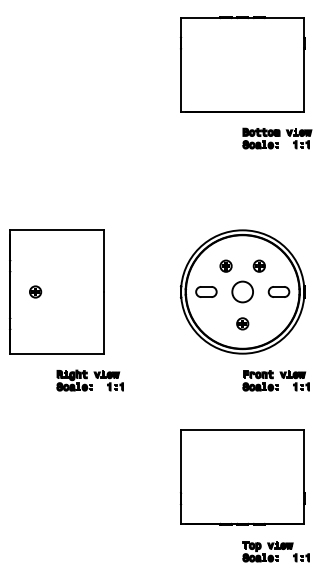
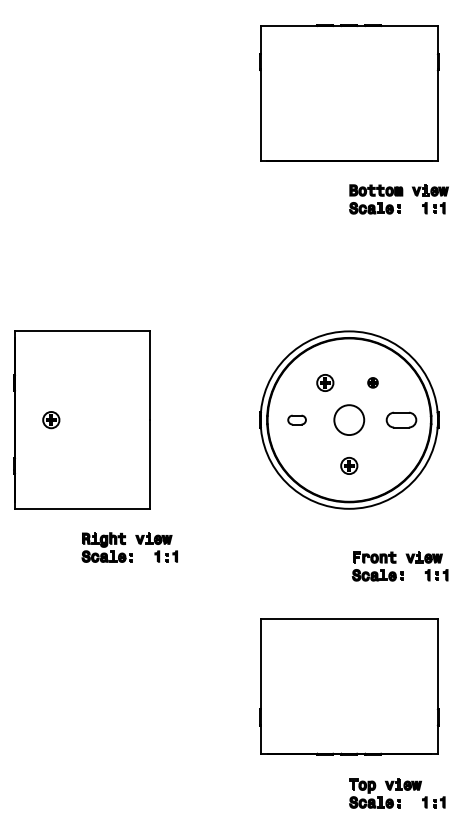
part: (258, 265) -> (371, 381), size x0.6
part: (206, 291) -> (297, 419), size x0.6
part: (275, 380) -> (399, 566), moved

